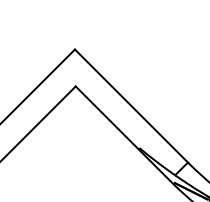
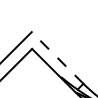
line: (131, 105) -> (57, 57), solid -> dashed

